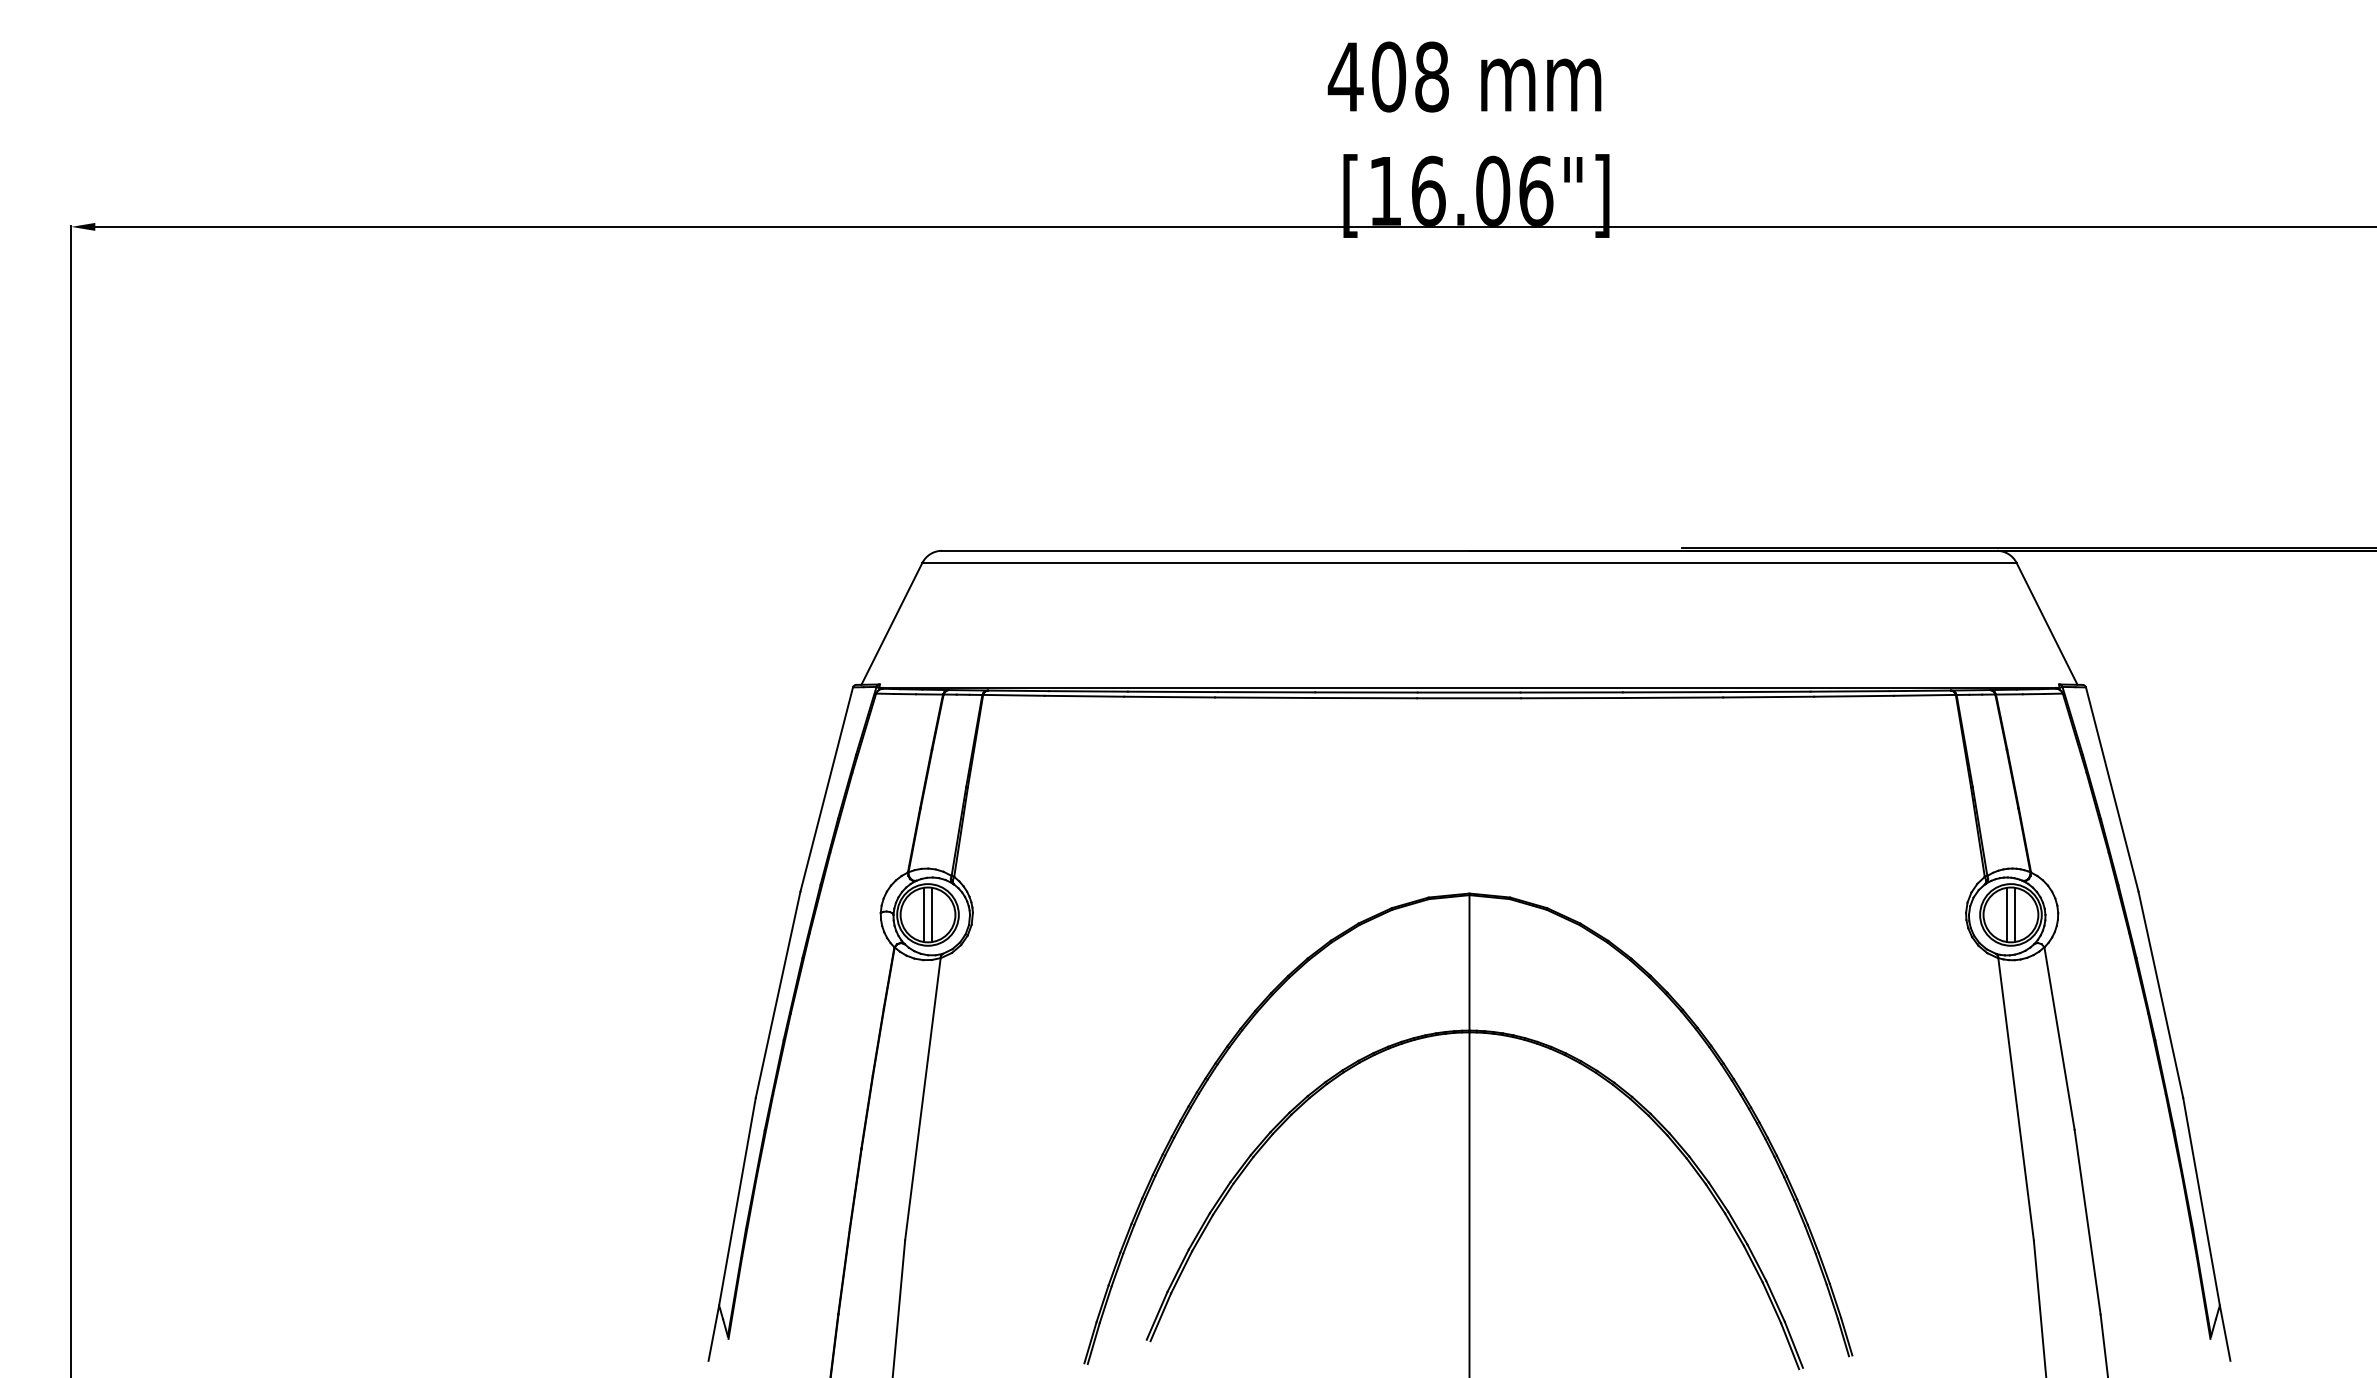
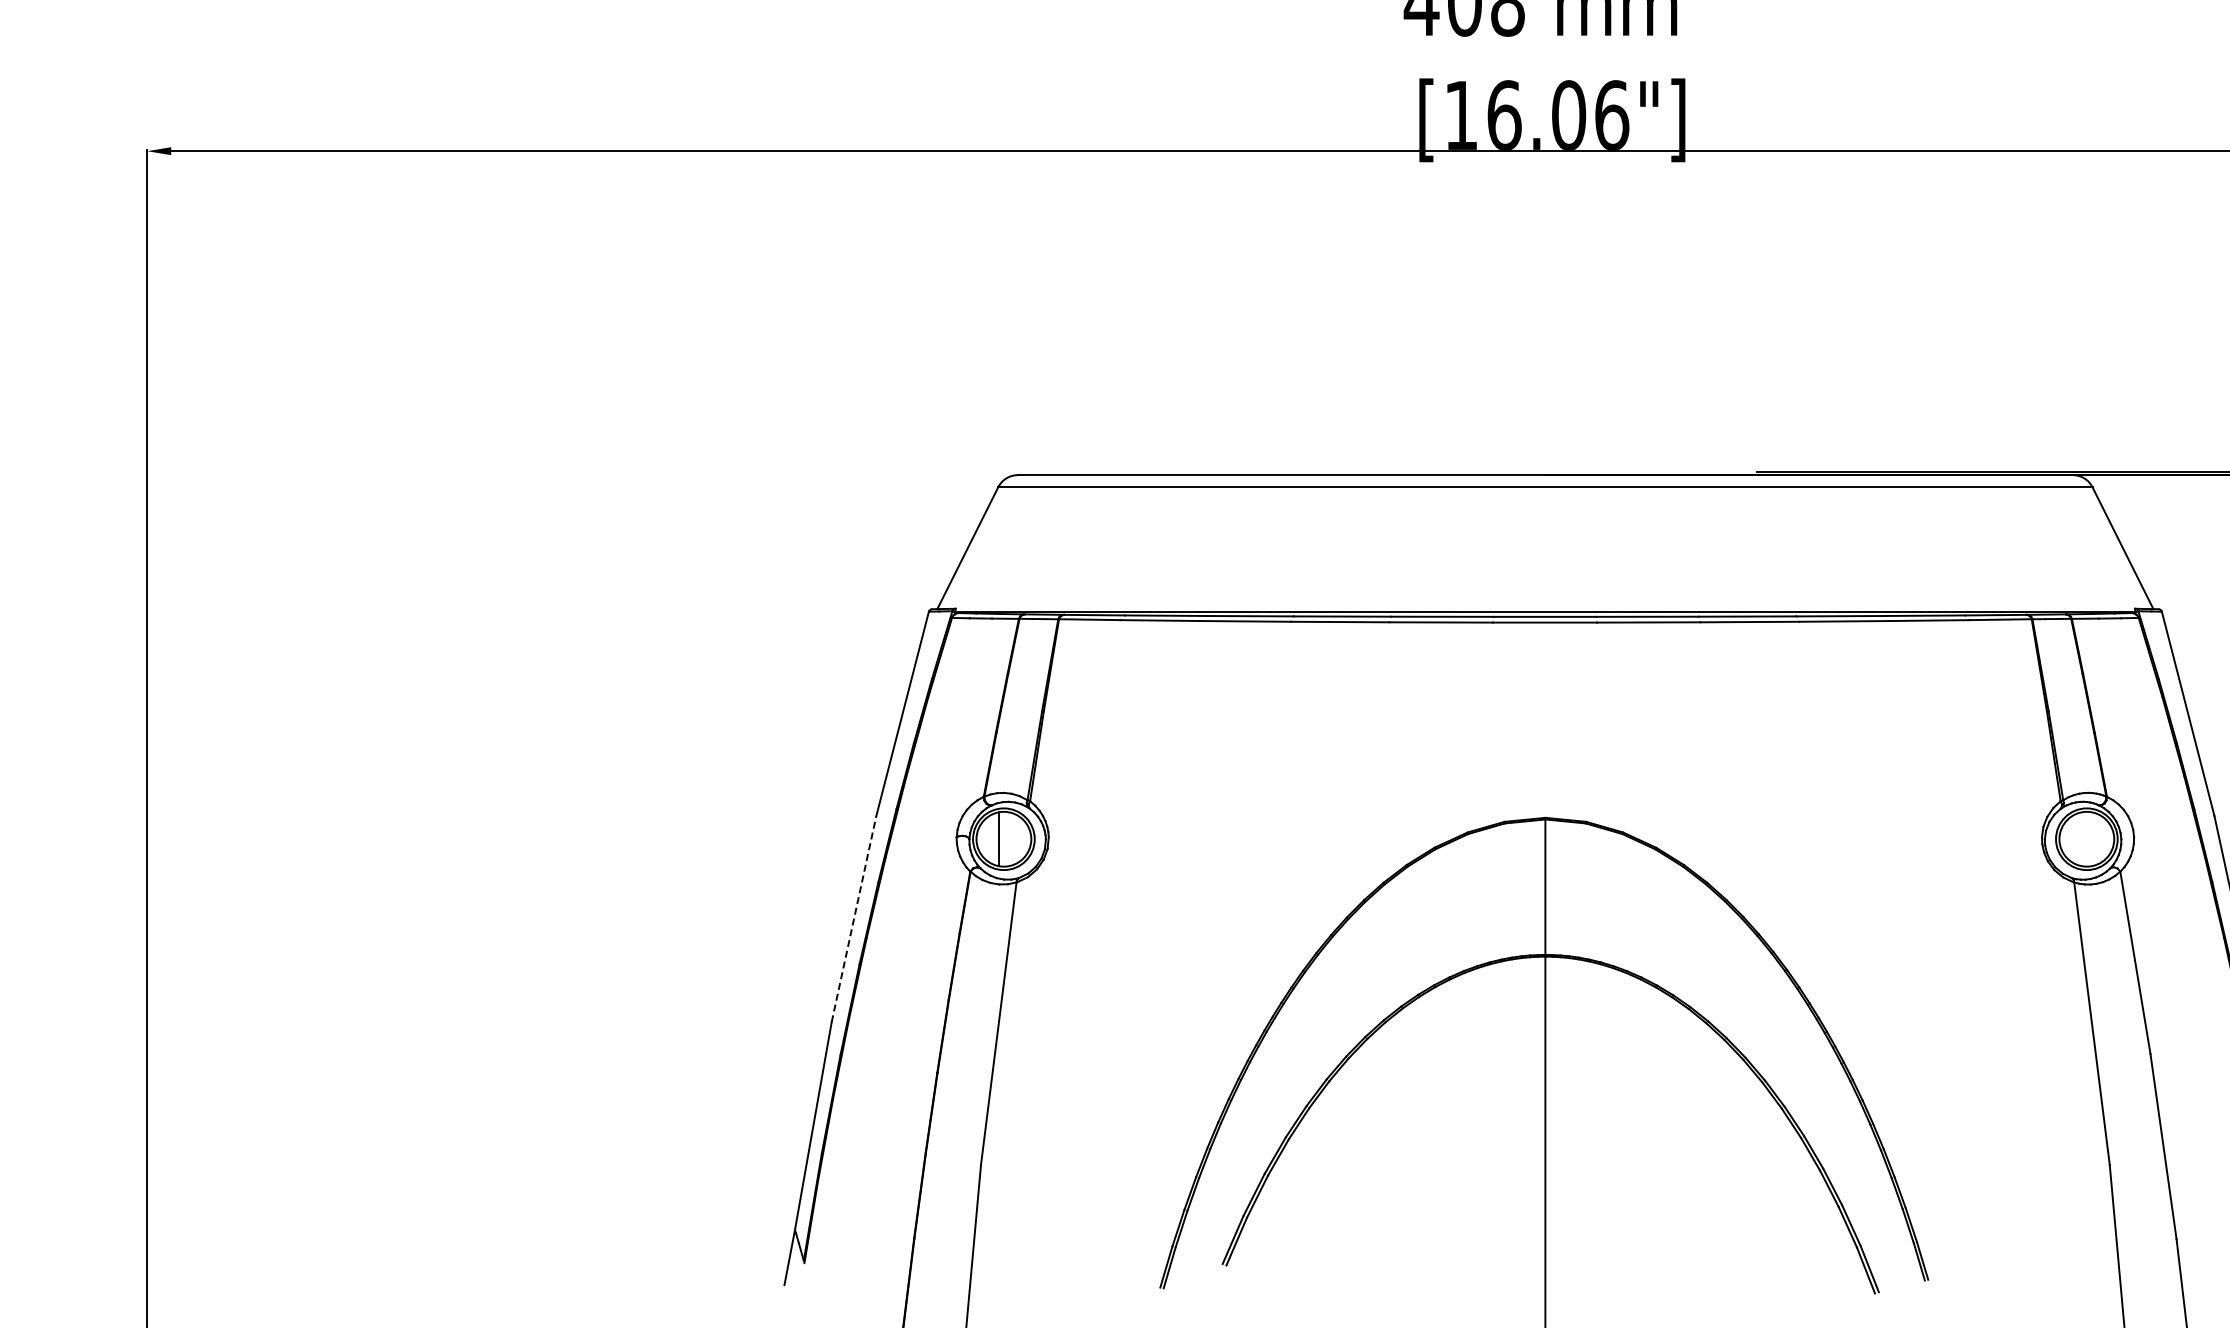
line: (932, 914) -> (1008, 838), removed
line: (2006, 914) -> (2082, 838), removed
line: (2015, 914) -> (2091, 838), removed
line: (778, 994) -> (854, 918), solid -> dashed

